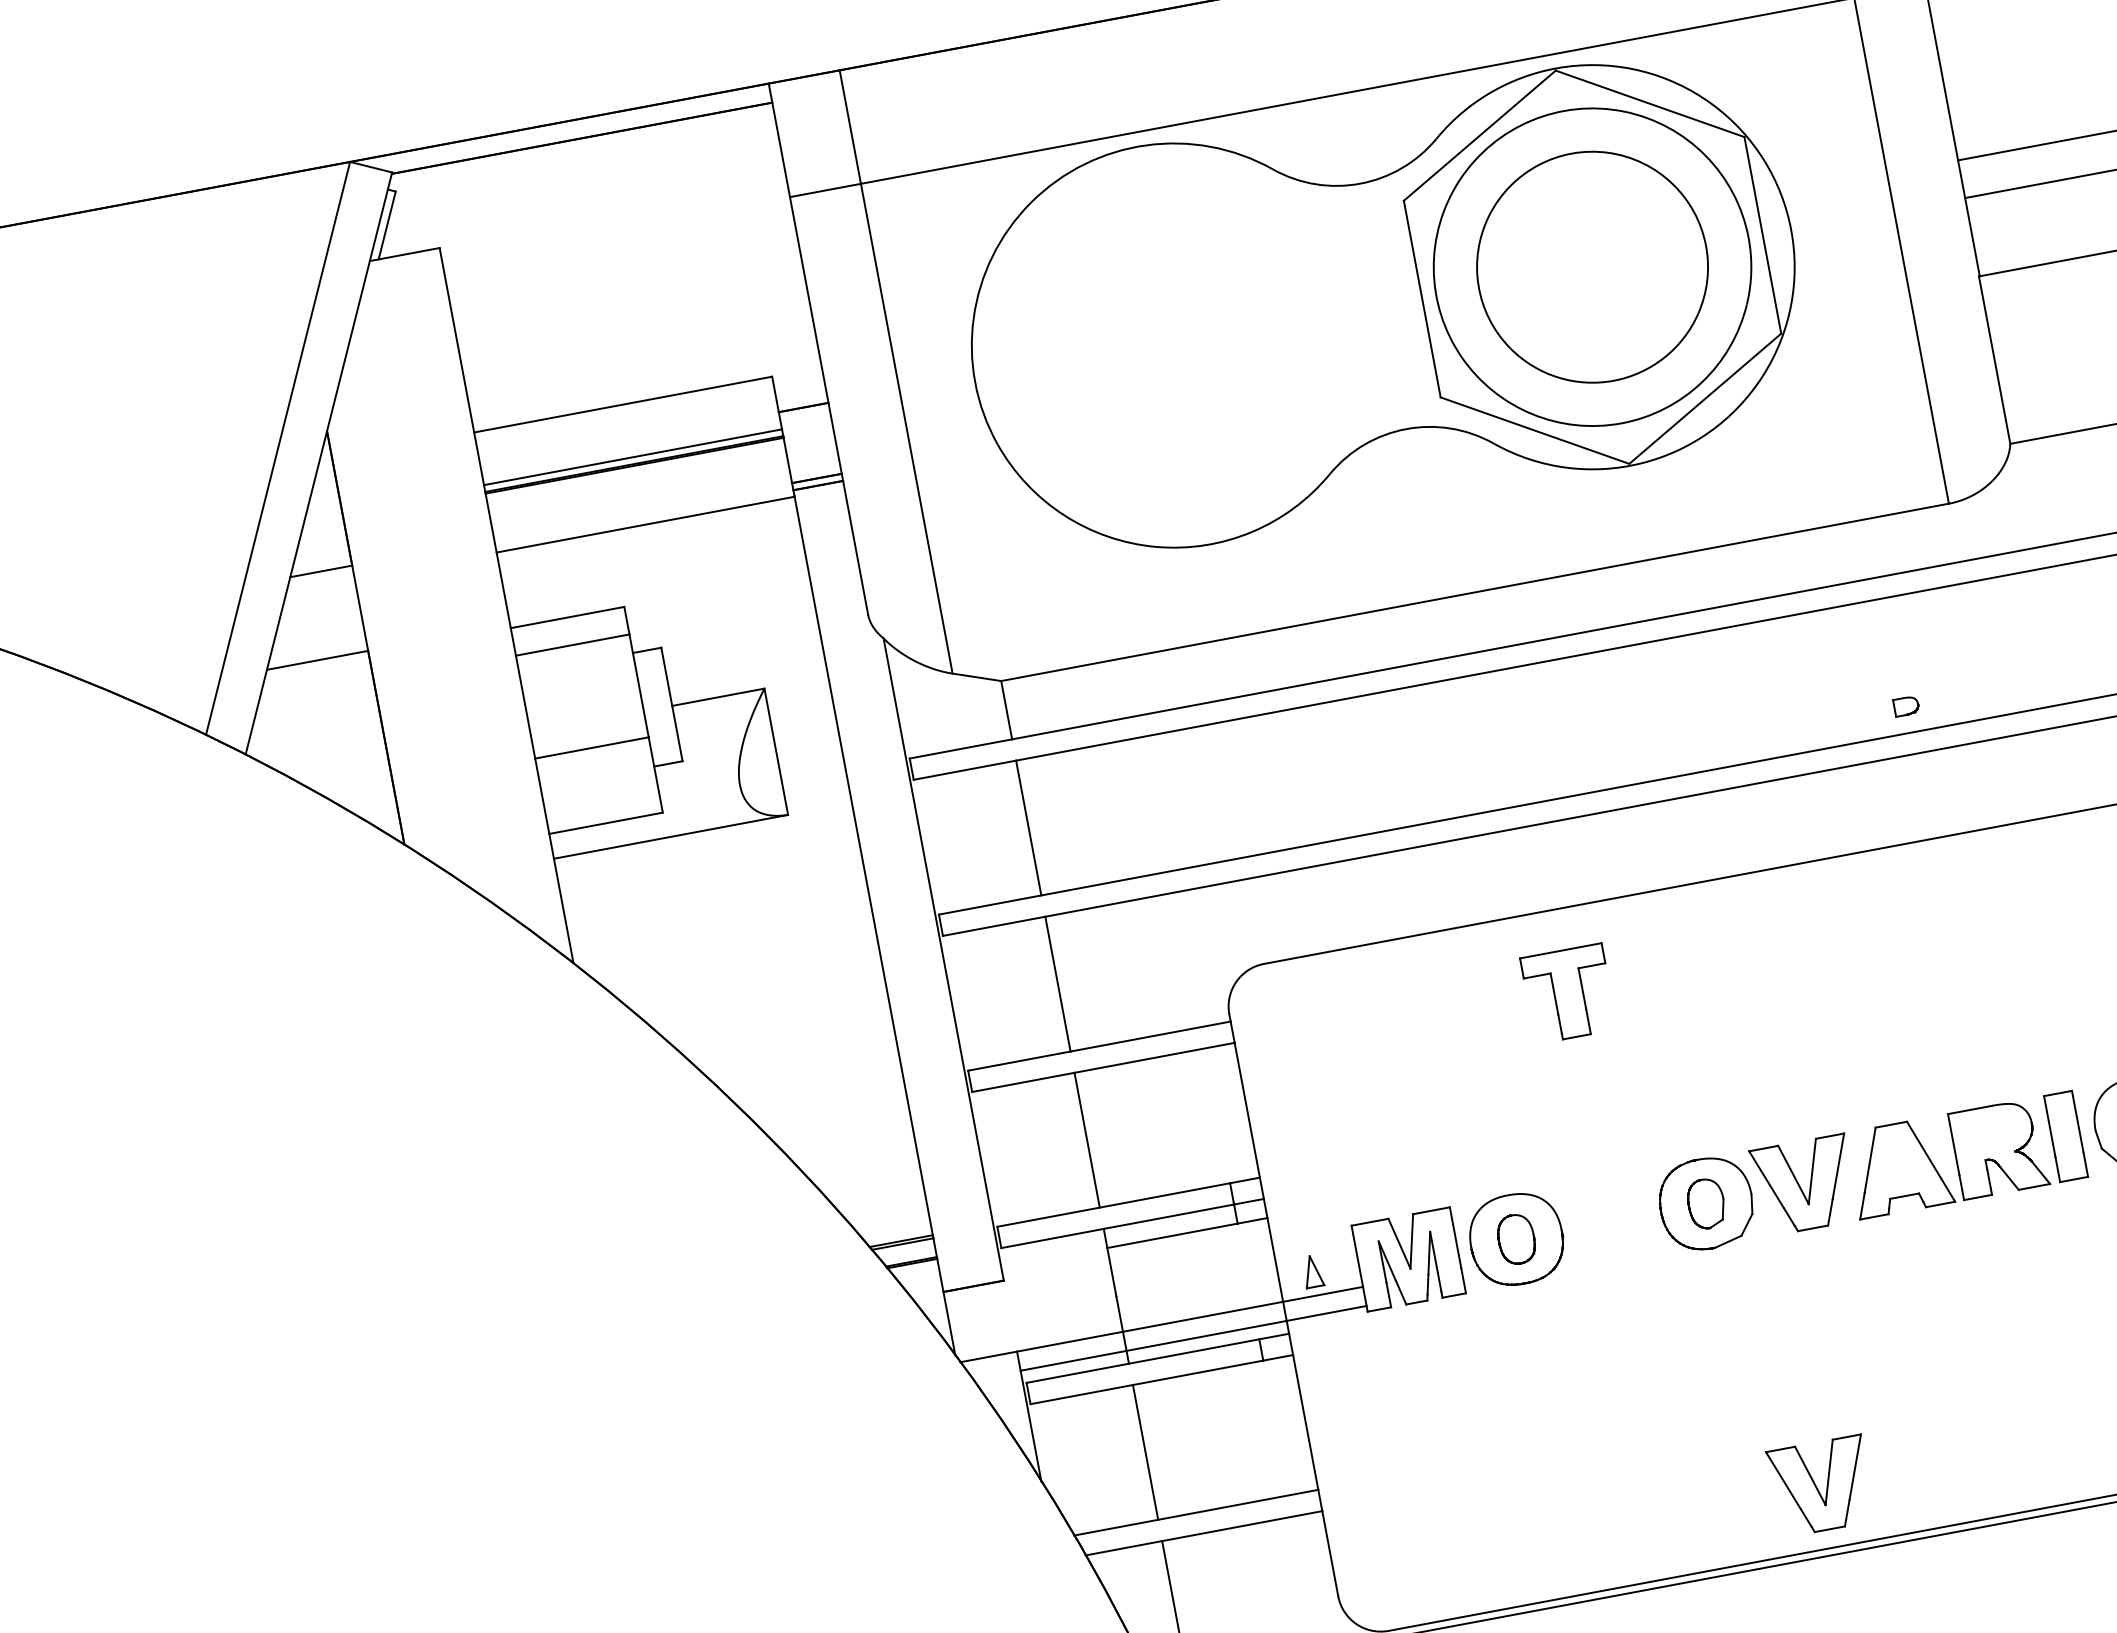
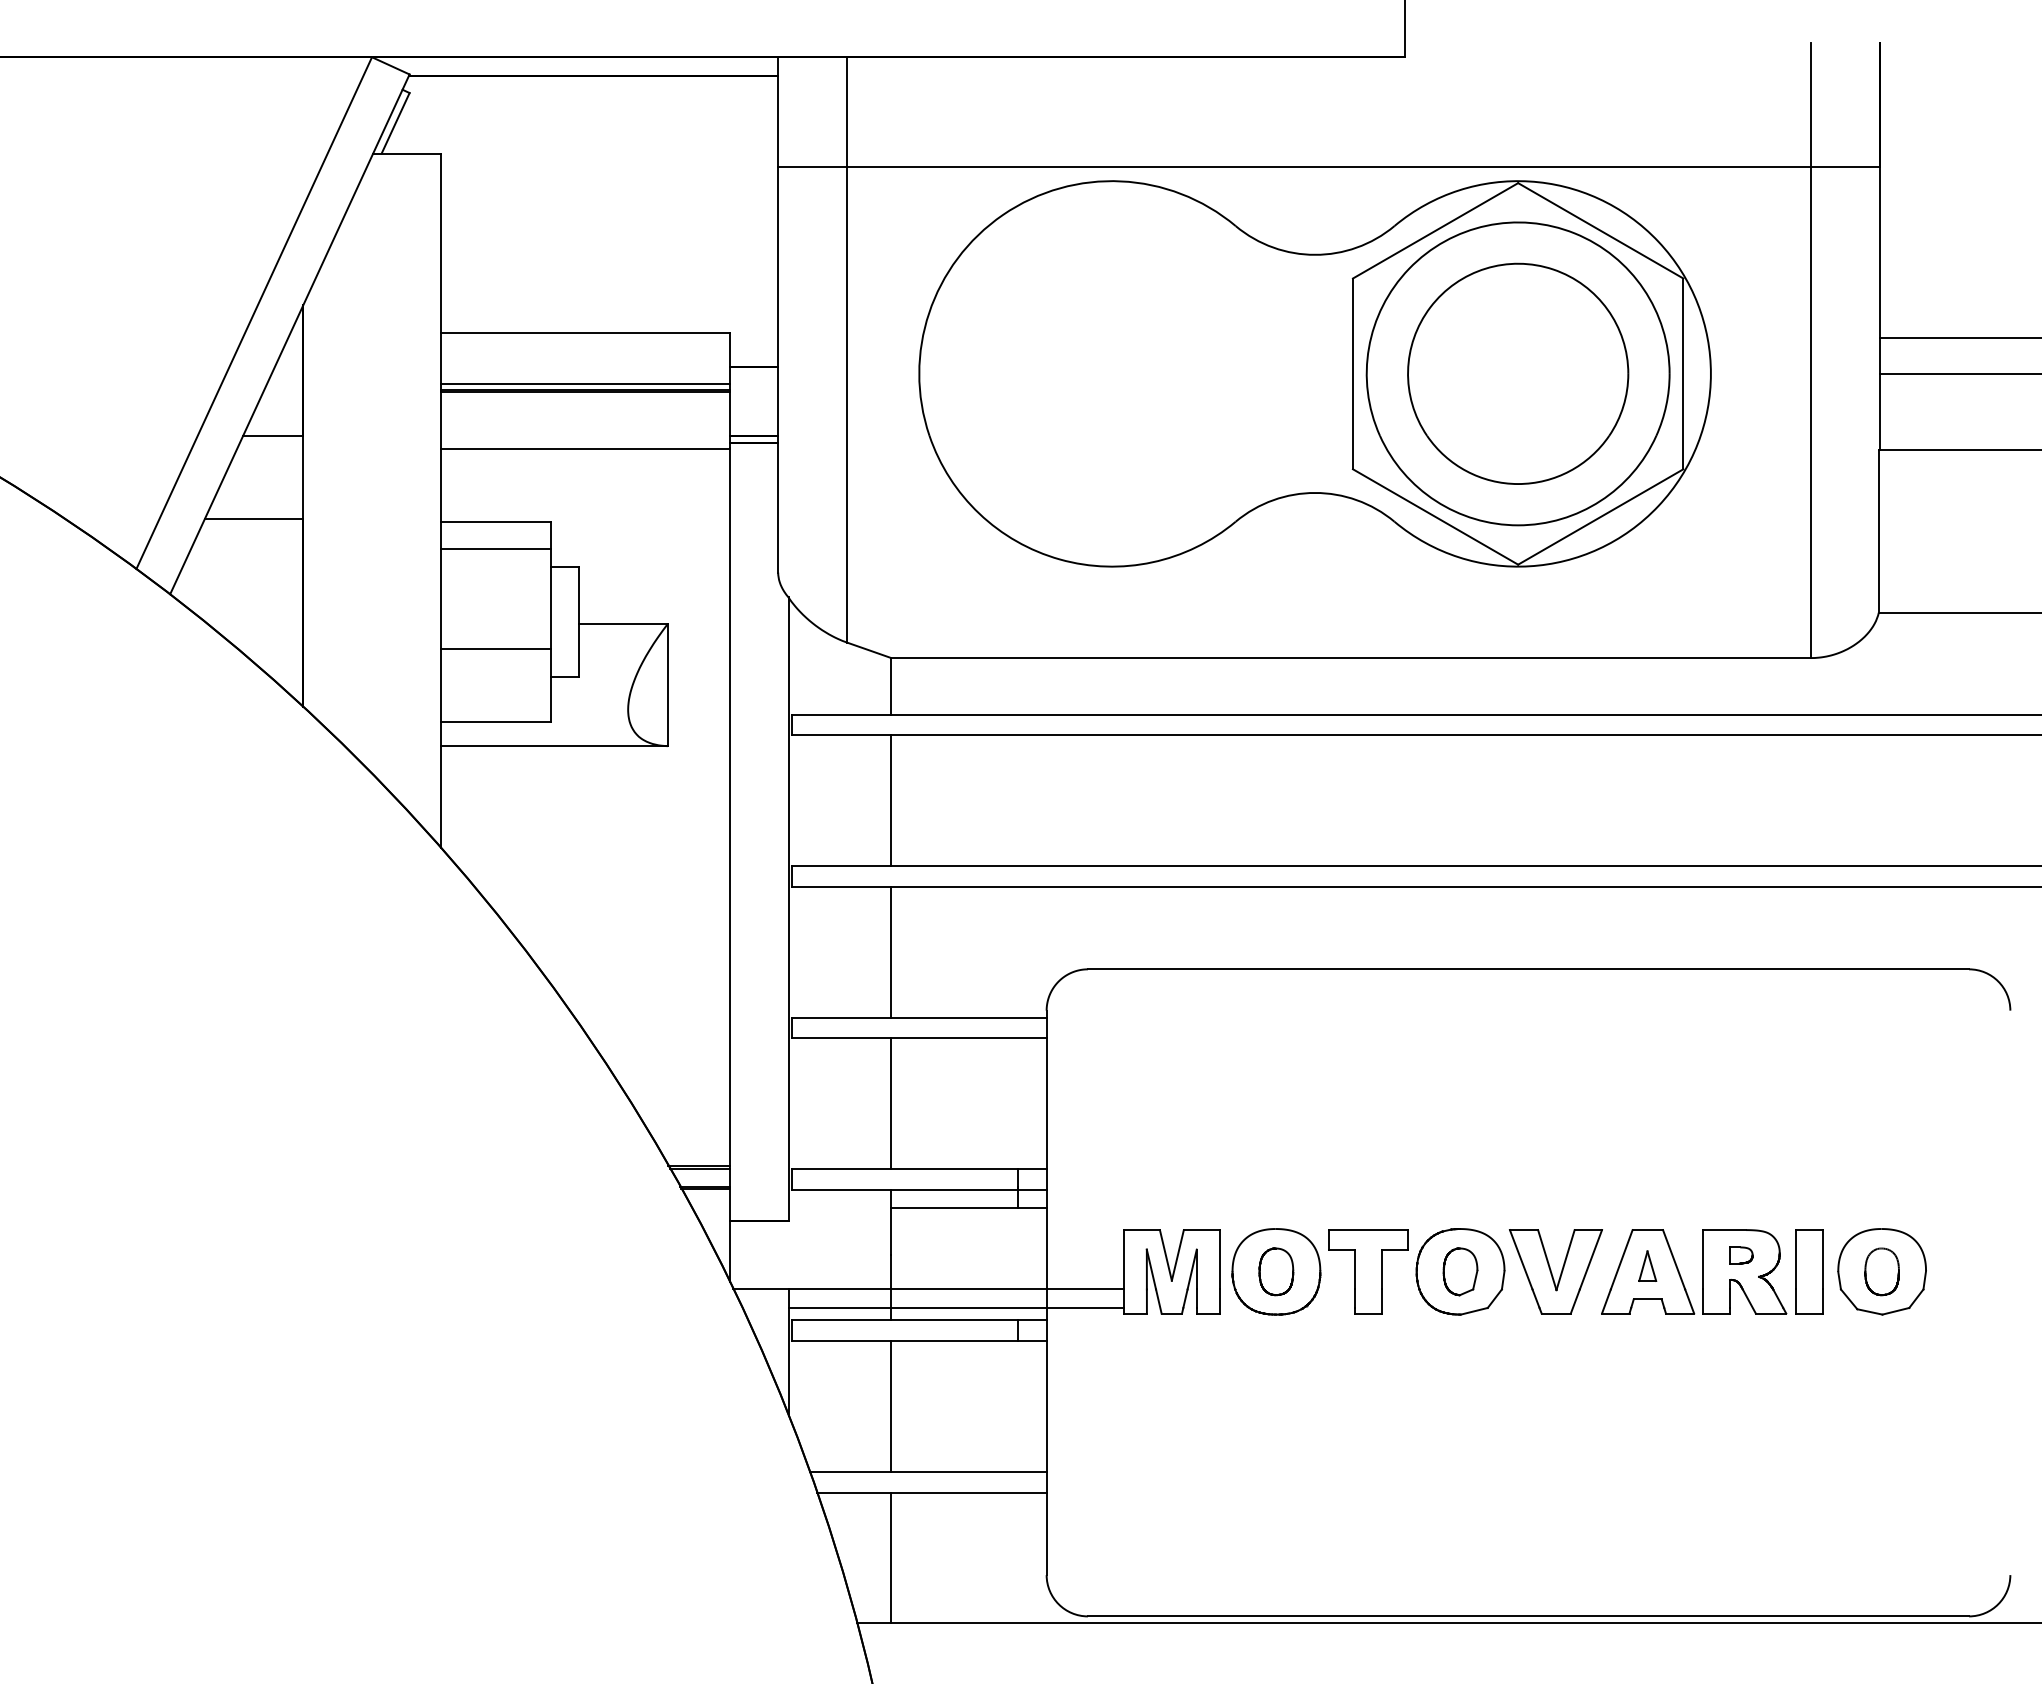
part: (1906, 706) -> (1741, 1255), moved
part: (1568, 993) -> (1368, 1271), moved
part: (1312, 1270) -> (1647, 1265), moved
part: (1820, 1486) -> (1518, 1556), removed

